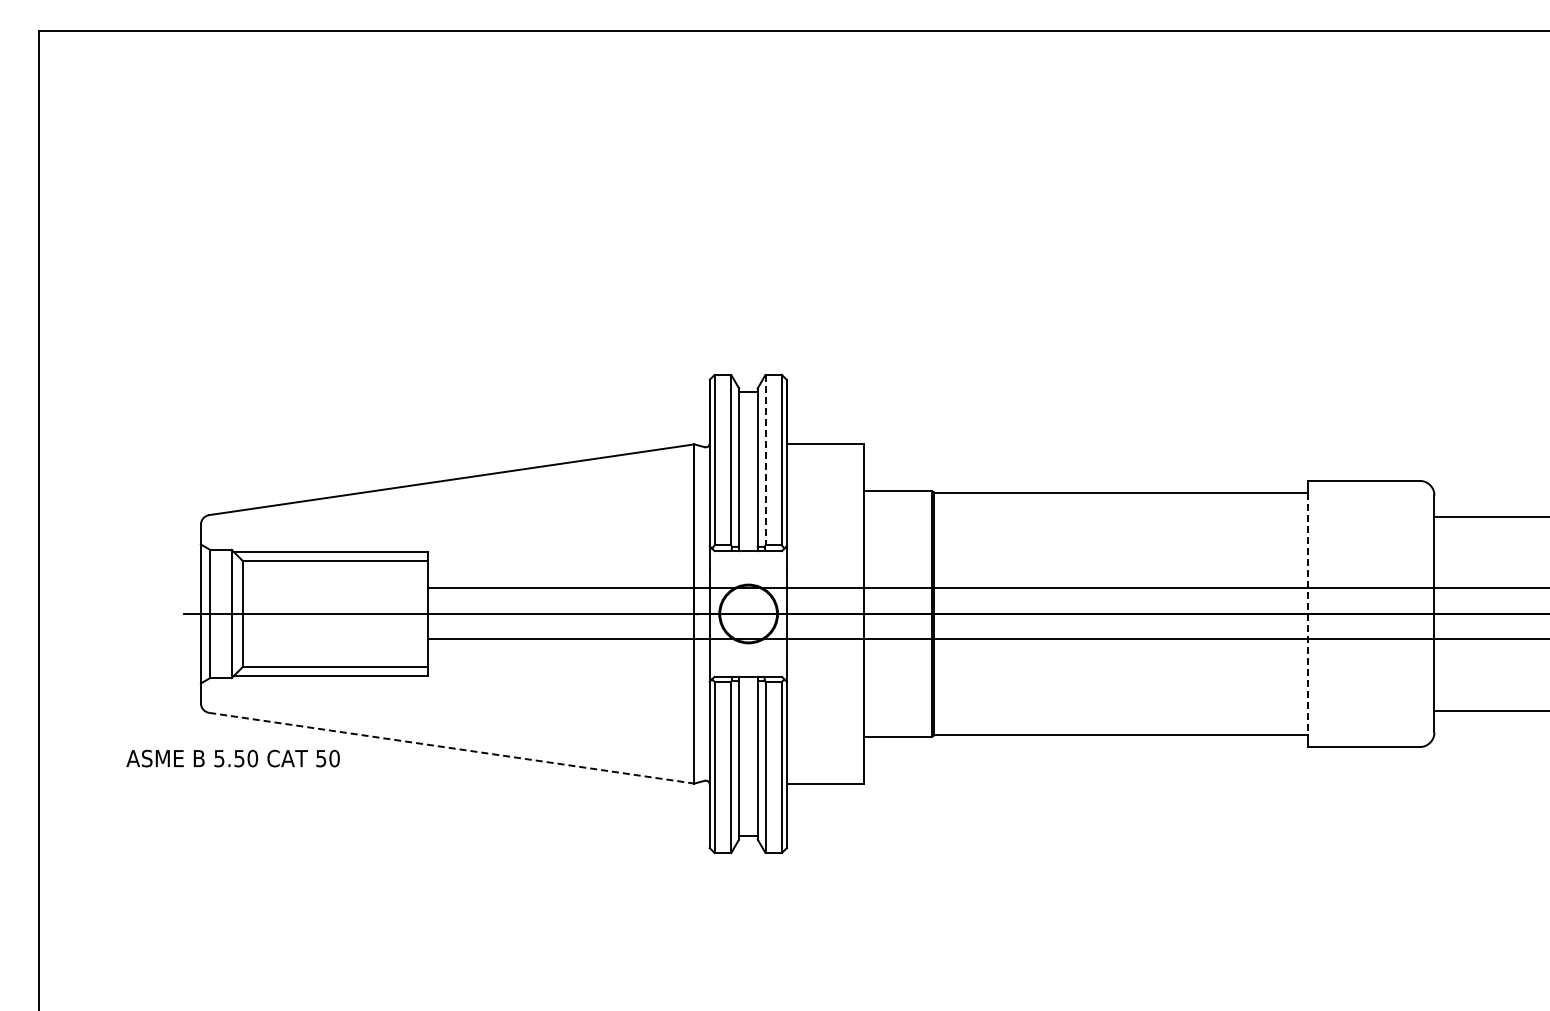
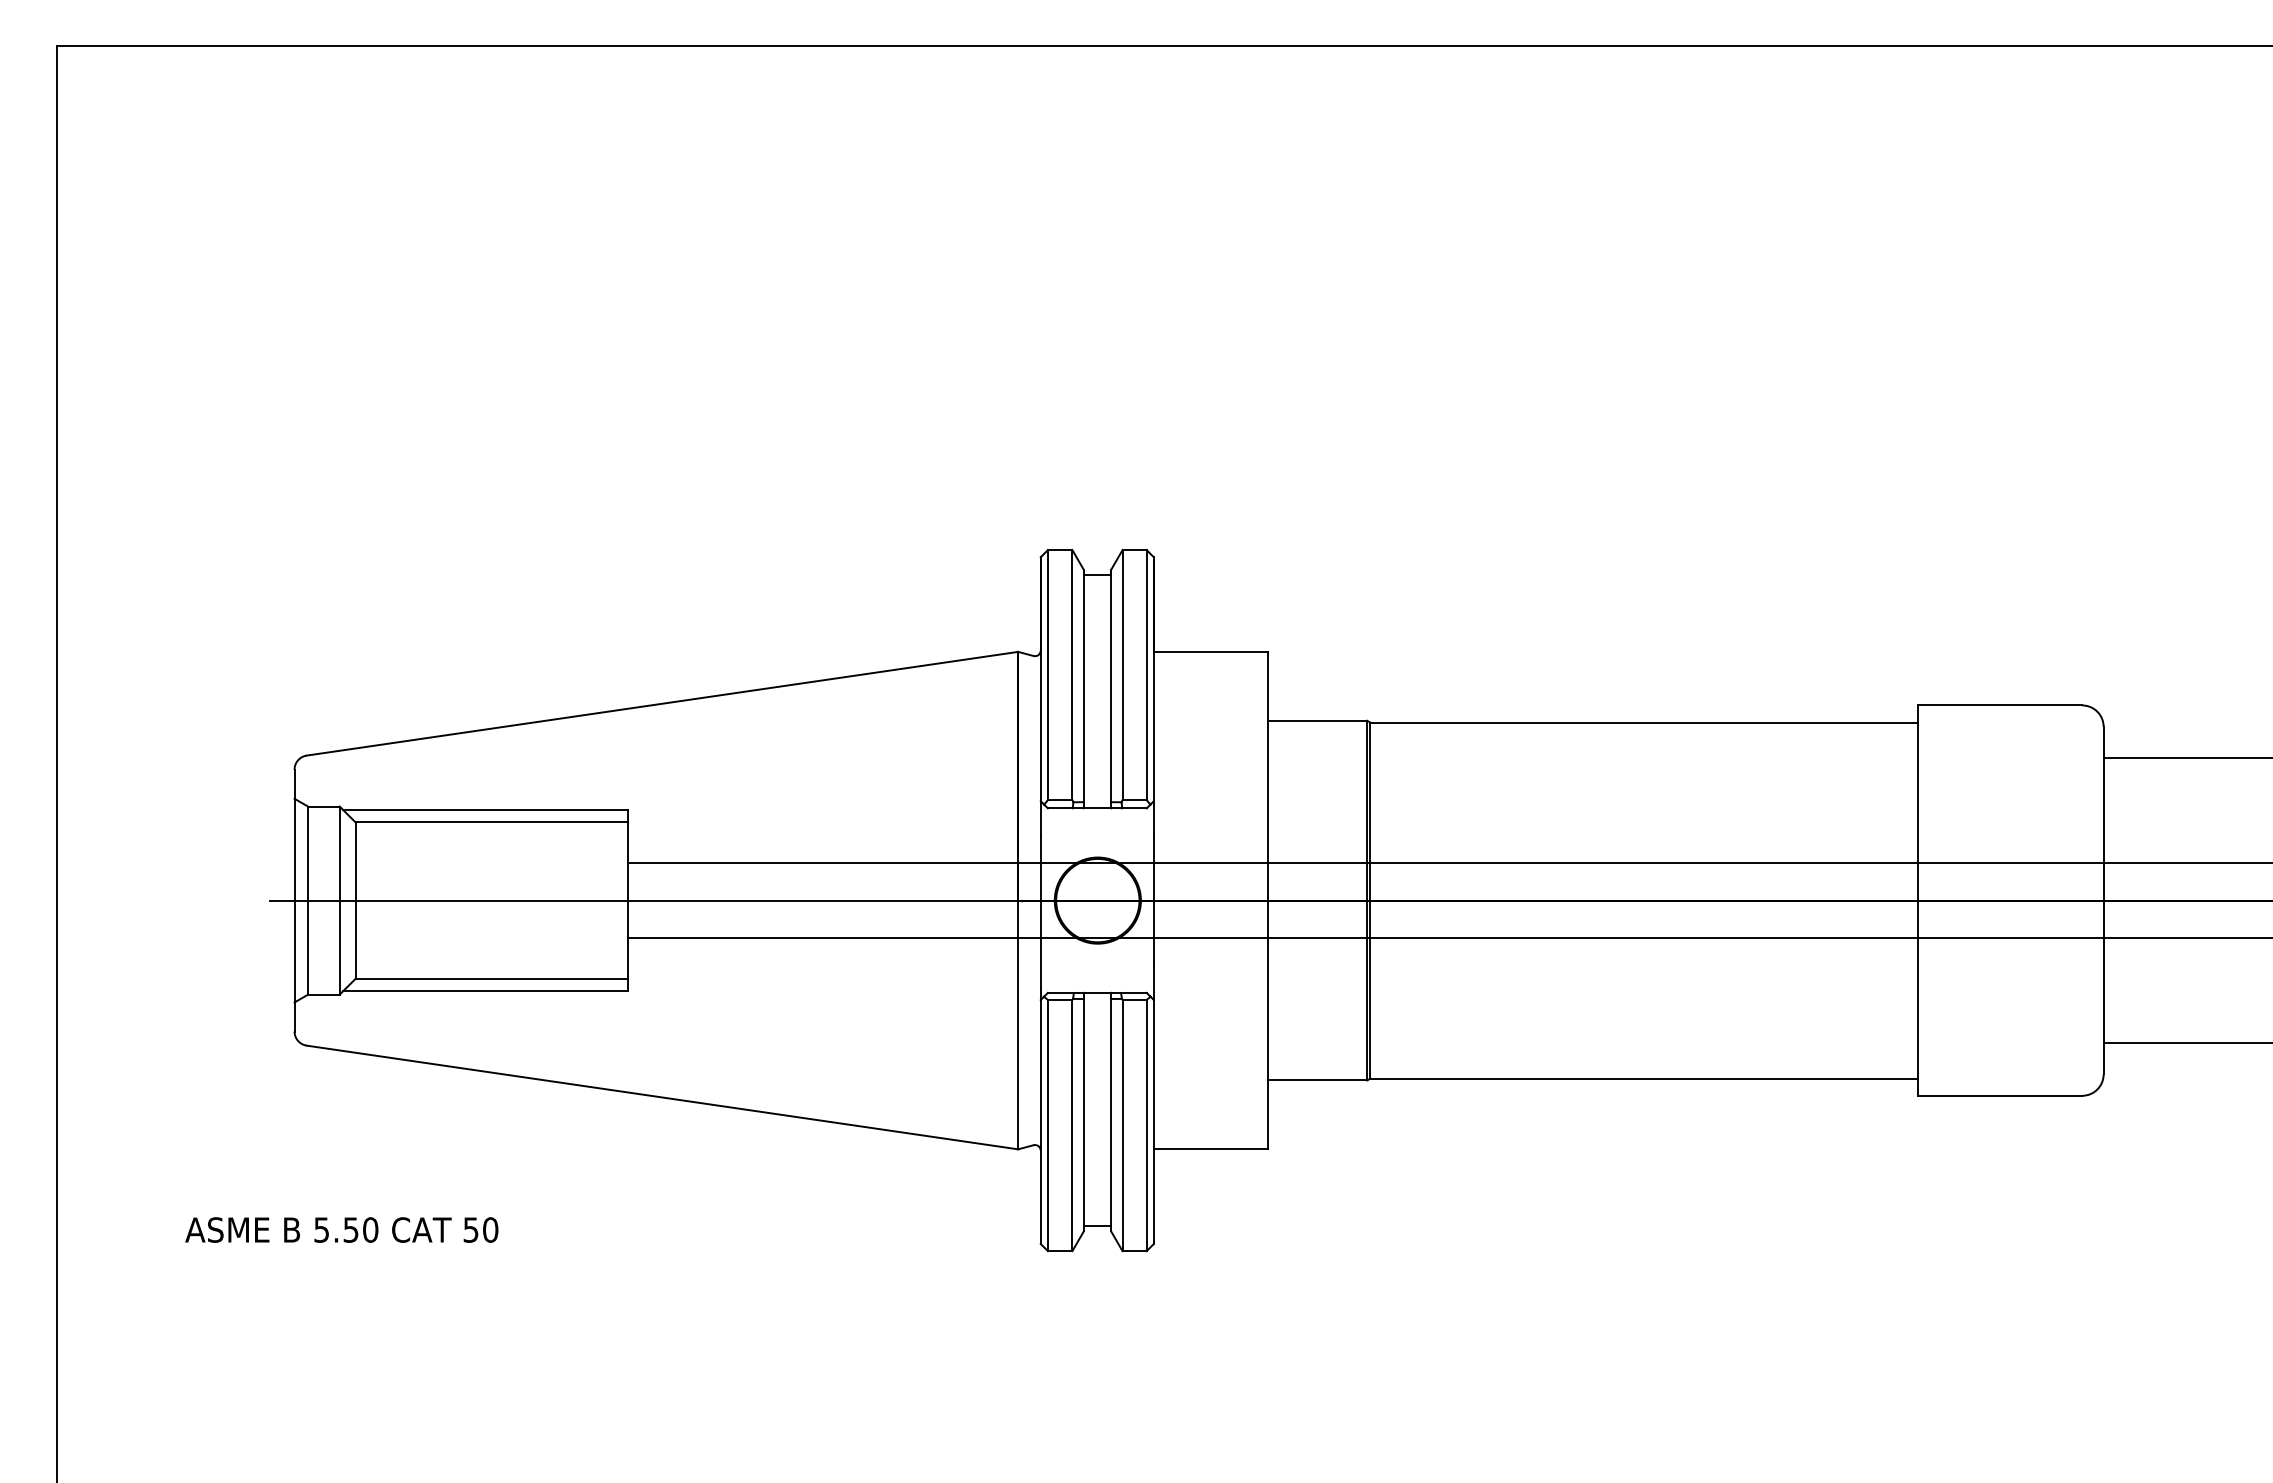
line: (765, 460) -> (1122, 675), dashed -> solid
line: (1308, 614) -> (1918, 901), dashed -> solid
line: (452, 748) -> (663, 1097), dashed -> solid
text: (232, 758) -> (340, 1229), moved

